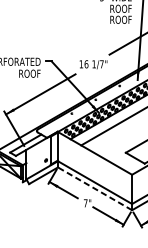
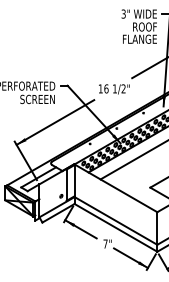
text: (116, 19) -> (139, 38), ROOF -> FLANGE
text: (101, 63) -> (123, 88), 1/7" -> 1/2"
text: (24, 73) -> (37, 99), ROOF -> SCREEN
line: (94, 188) -> (115, 227), dashed -> solid

